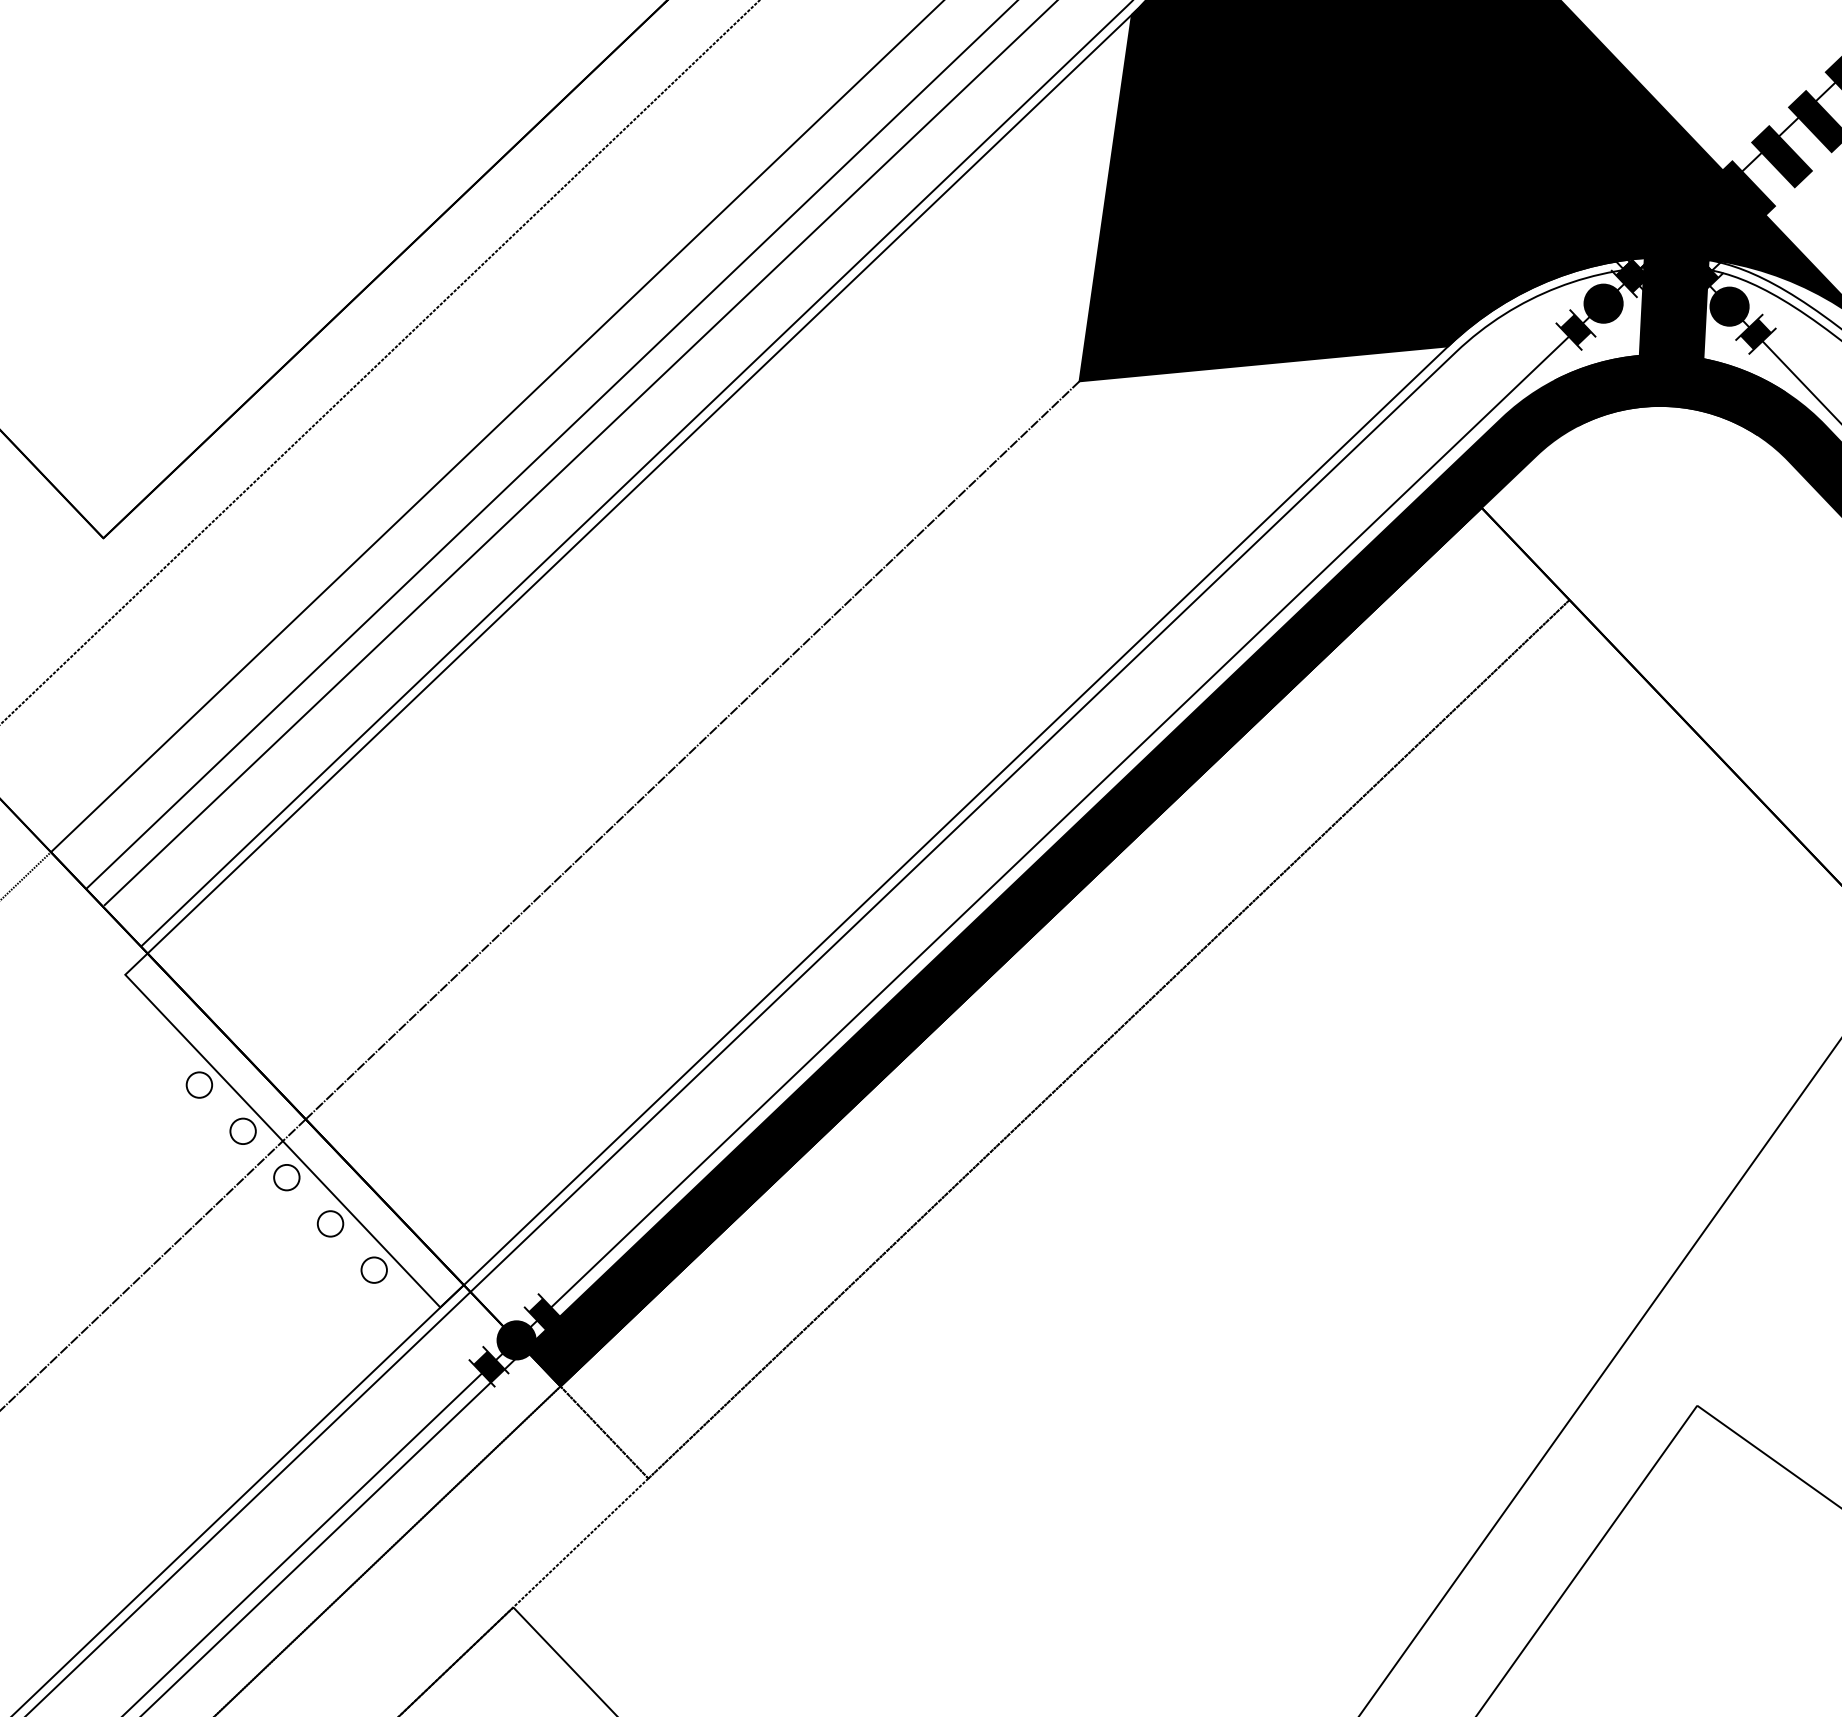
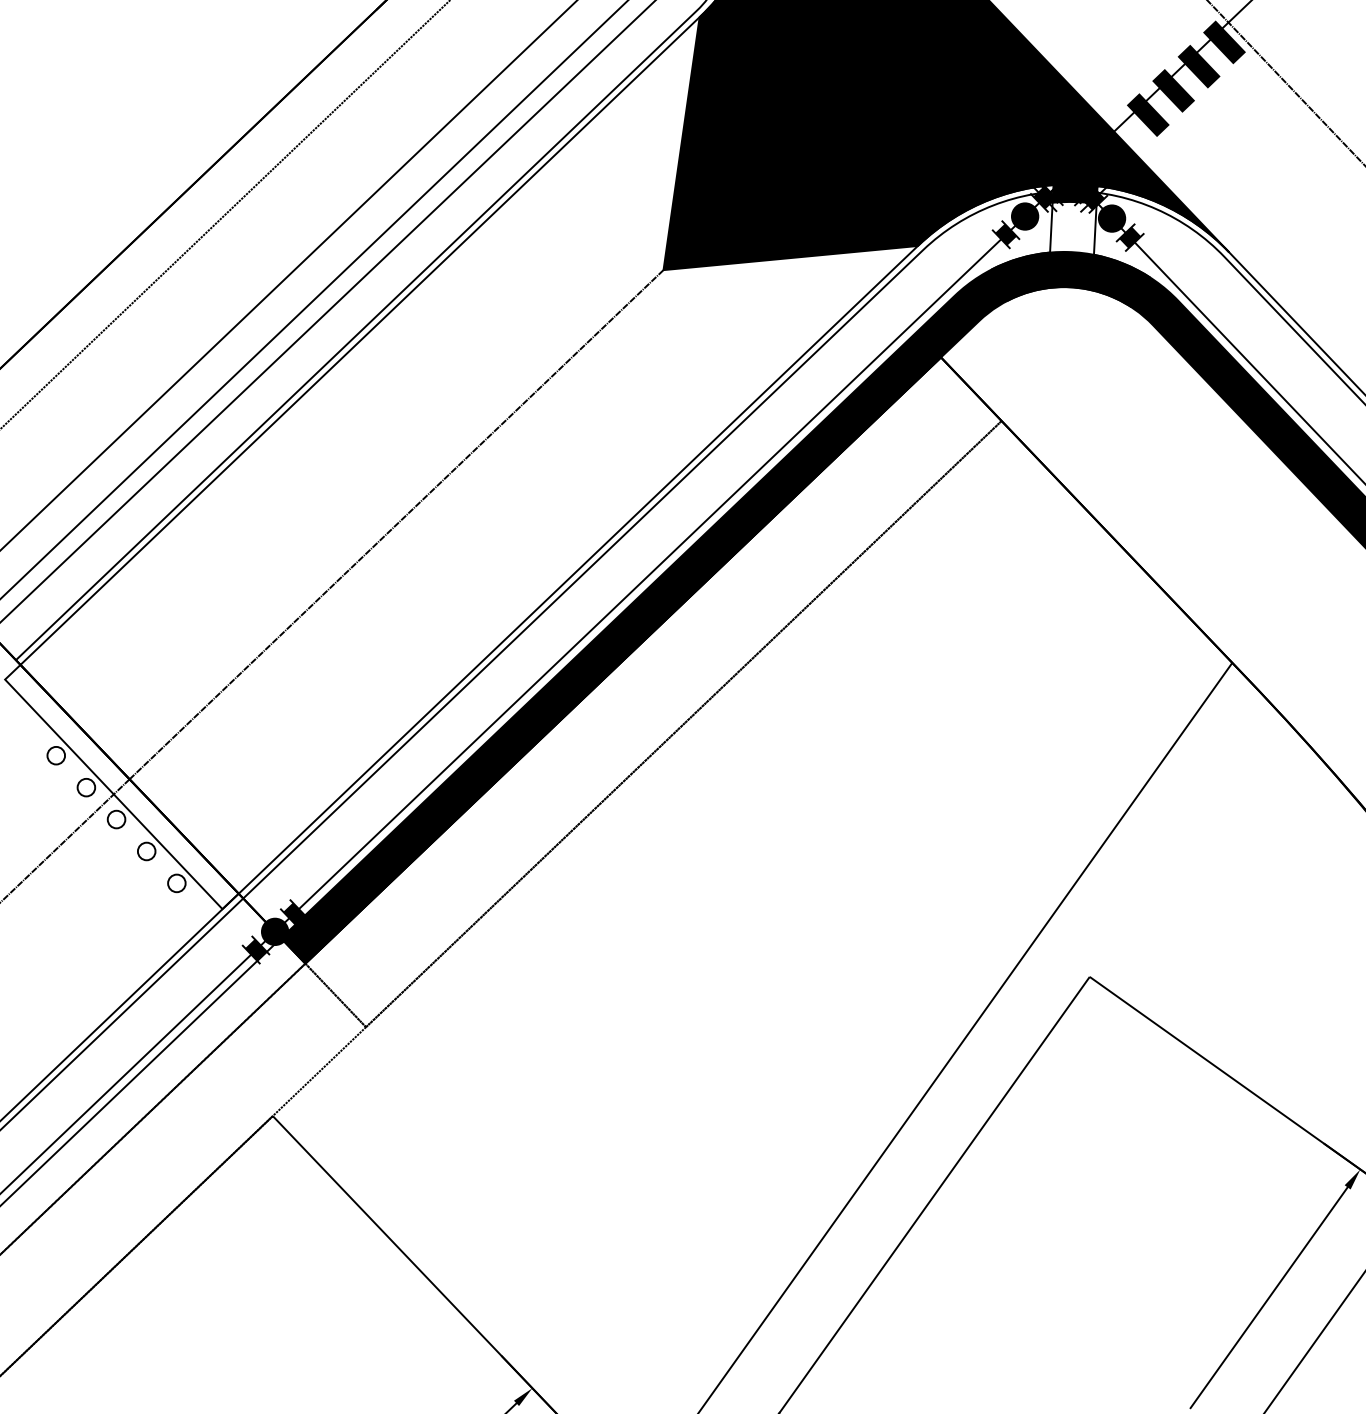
fill: (1744, 192) -> (1122, 139), removed
fill: (1672, 347) -> (1072, 246), removed

